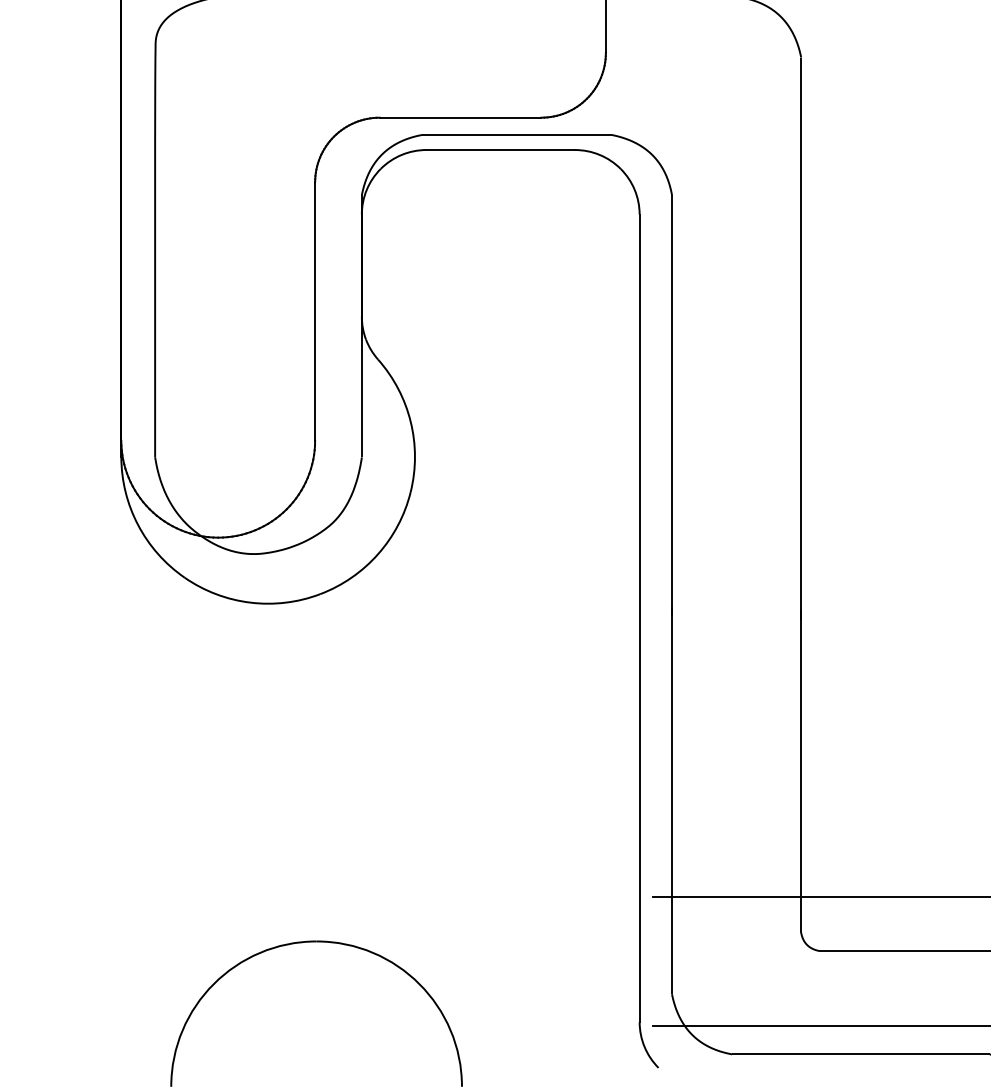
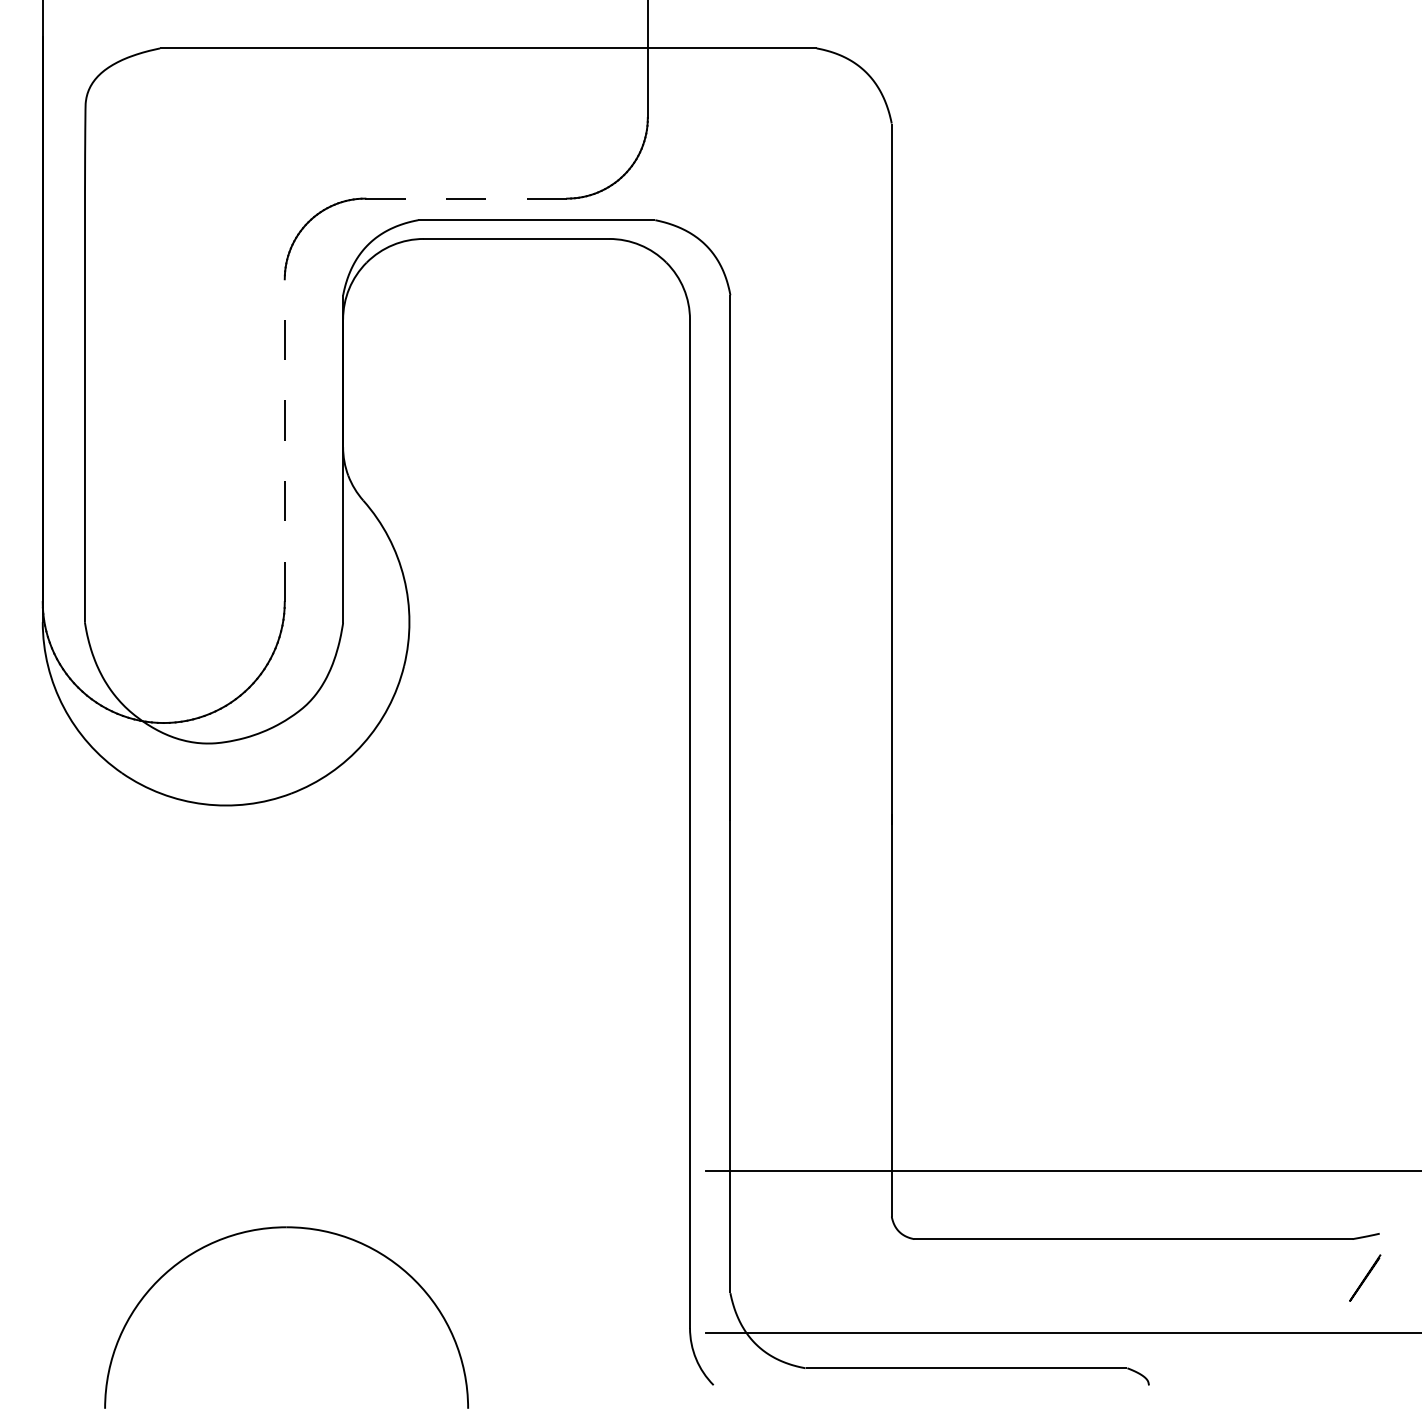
line: (460, 117) -> (466, 198), solid -> dashed
line: (314, 311) -> (284, 440), solid -> dashed

